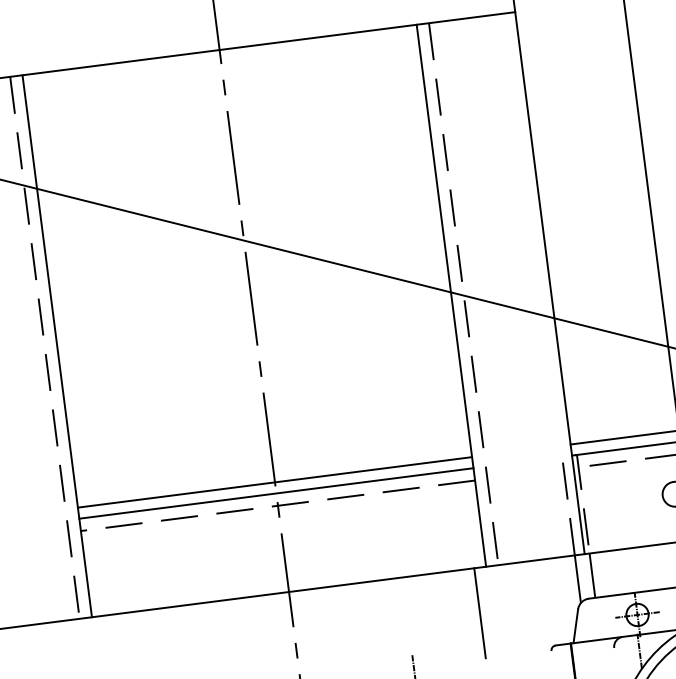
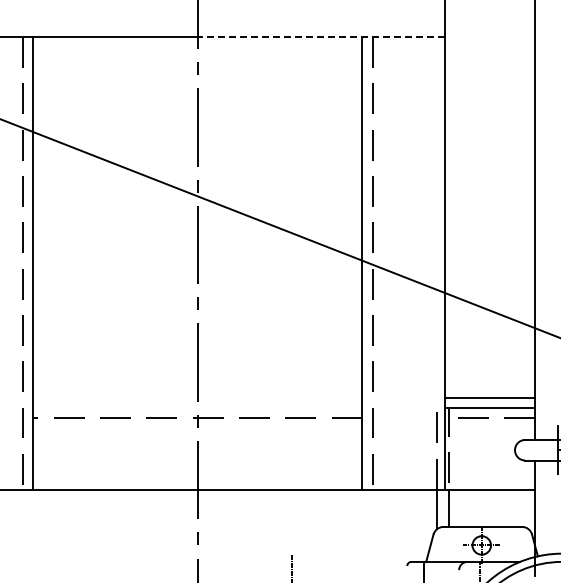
line: (366, 31) -> (320, 37), solid -> dashed
line: (274, 482) -> (197, 398), removed
line: (276, 493) -> (197, 407), removed
line: (479, 612) -> (352, 526), removed

